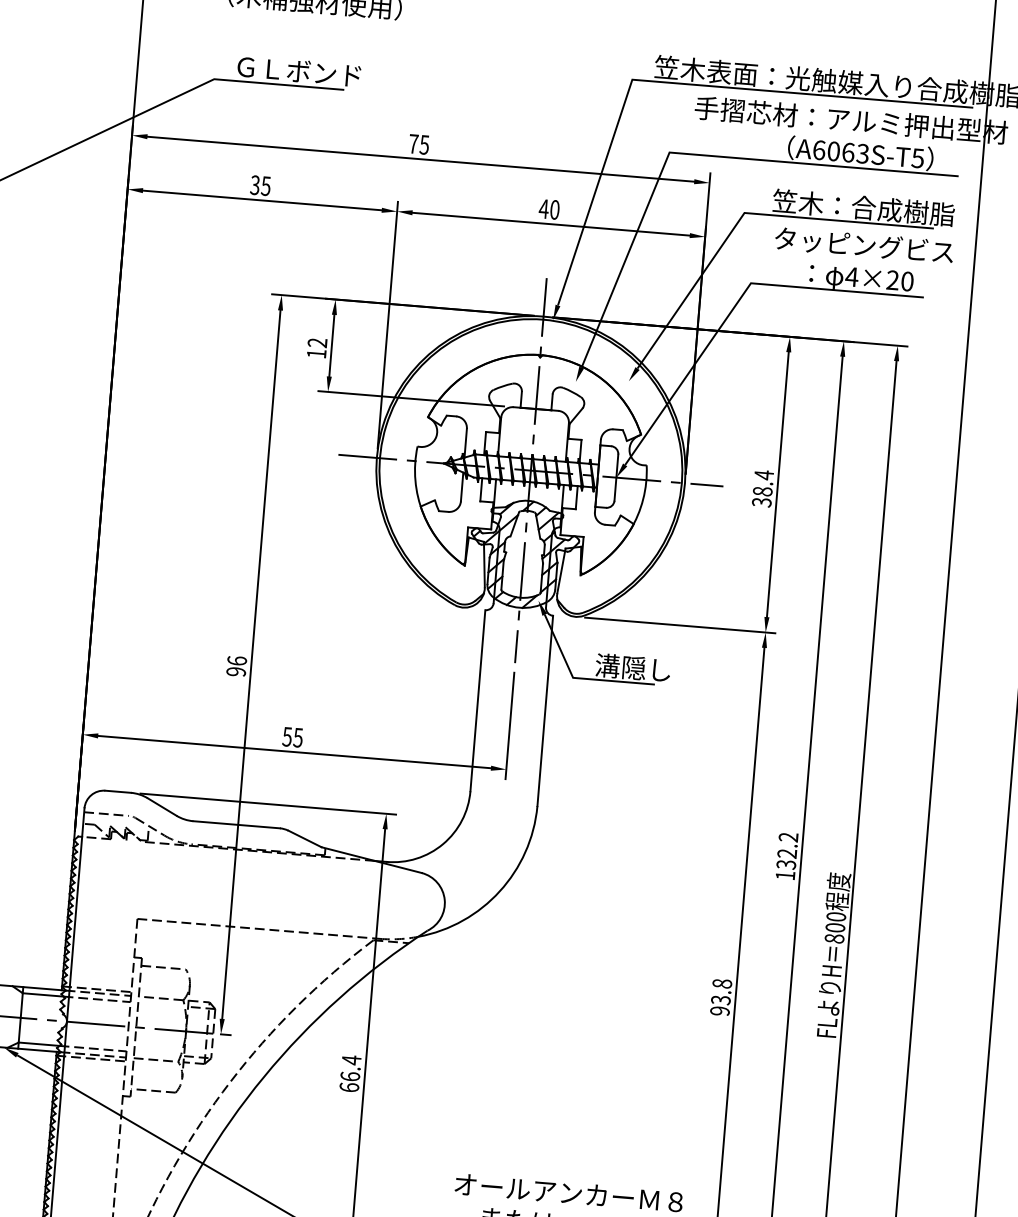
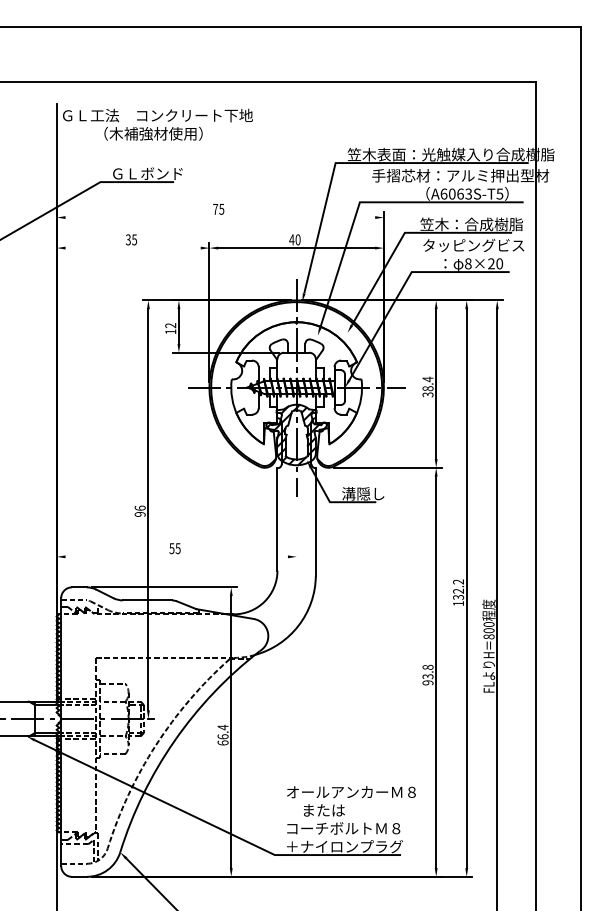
line: (421, 159) -> (220, 217), removed
line: (261, 201) -> (132, 248), removed
text: (850, 276) -> (467, 263), 4×20 -> 8×20
line: (509, 726) -> (296, 532), removed
line: (294, 751) -> (176, 556), removed

